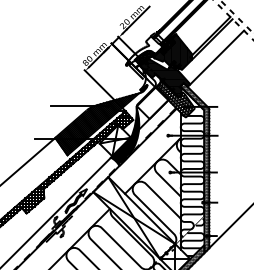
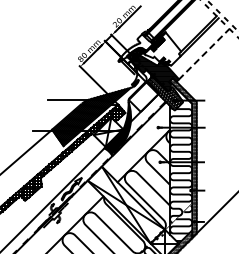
hatch: (172, 52) -> (162, 49), removed
line: (217, 57) -> (204, 54), solid -> dashed

